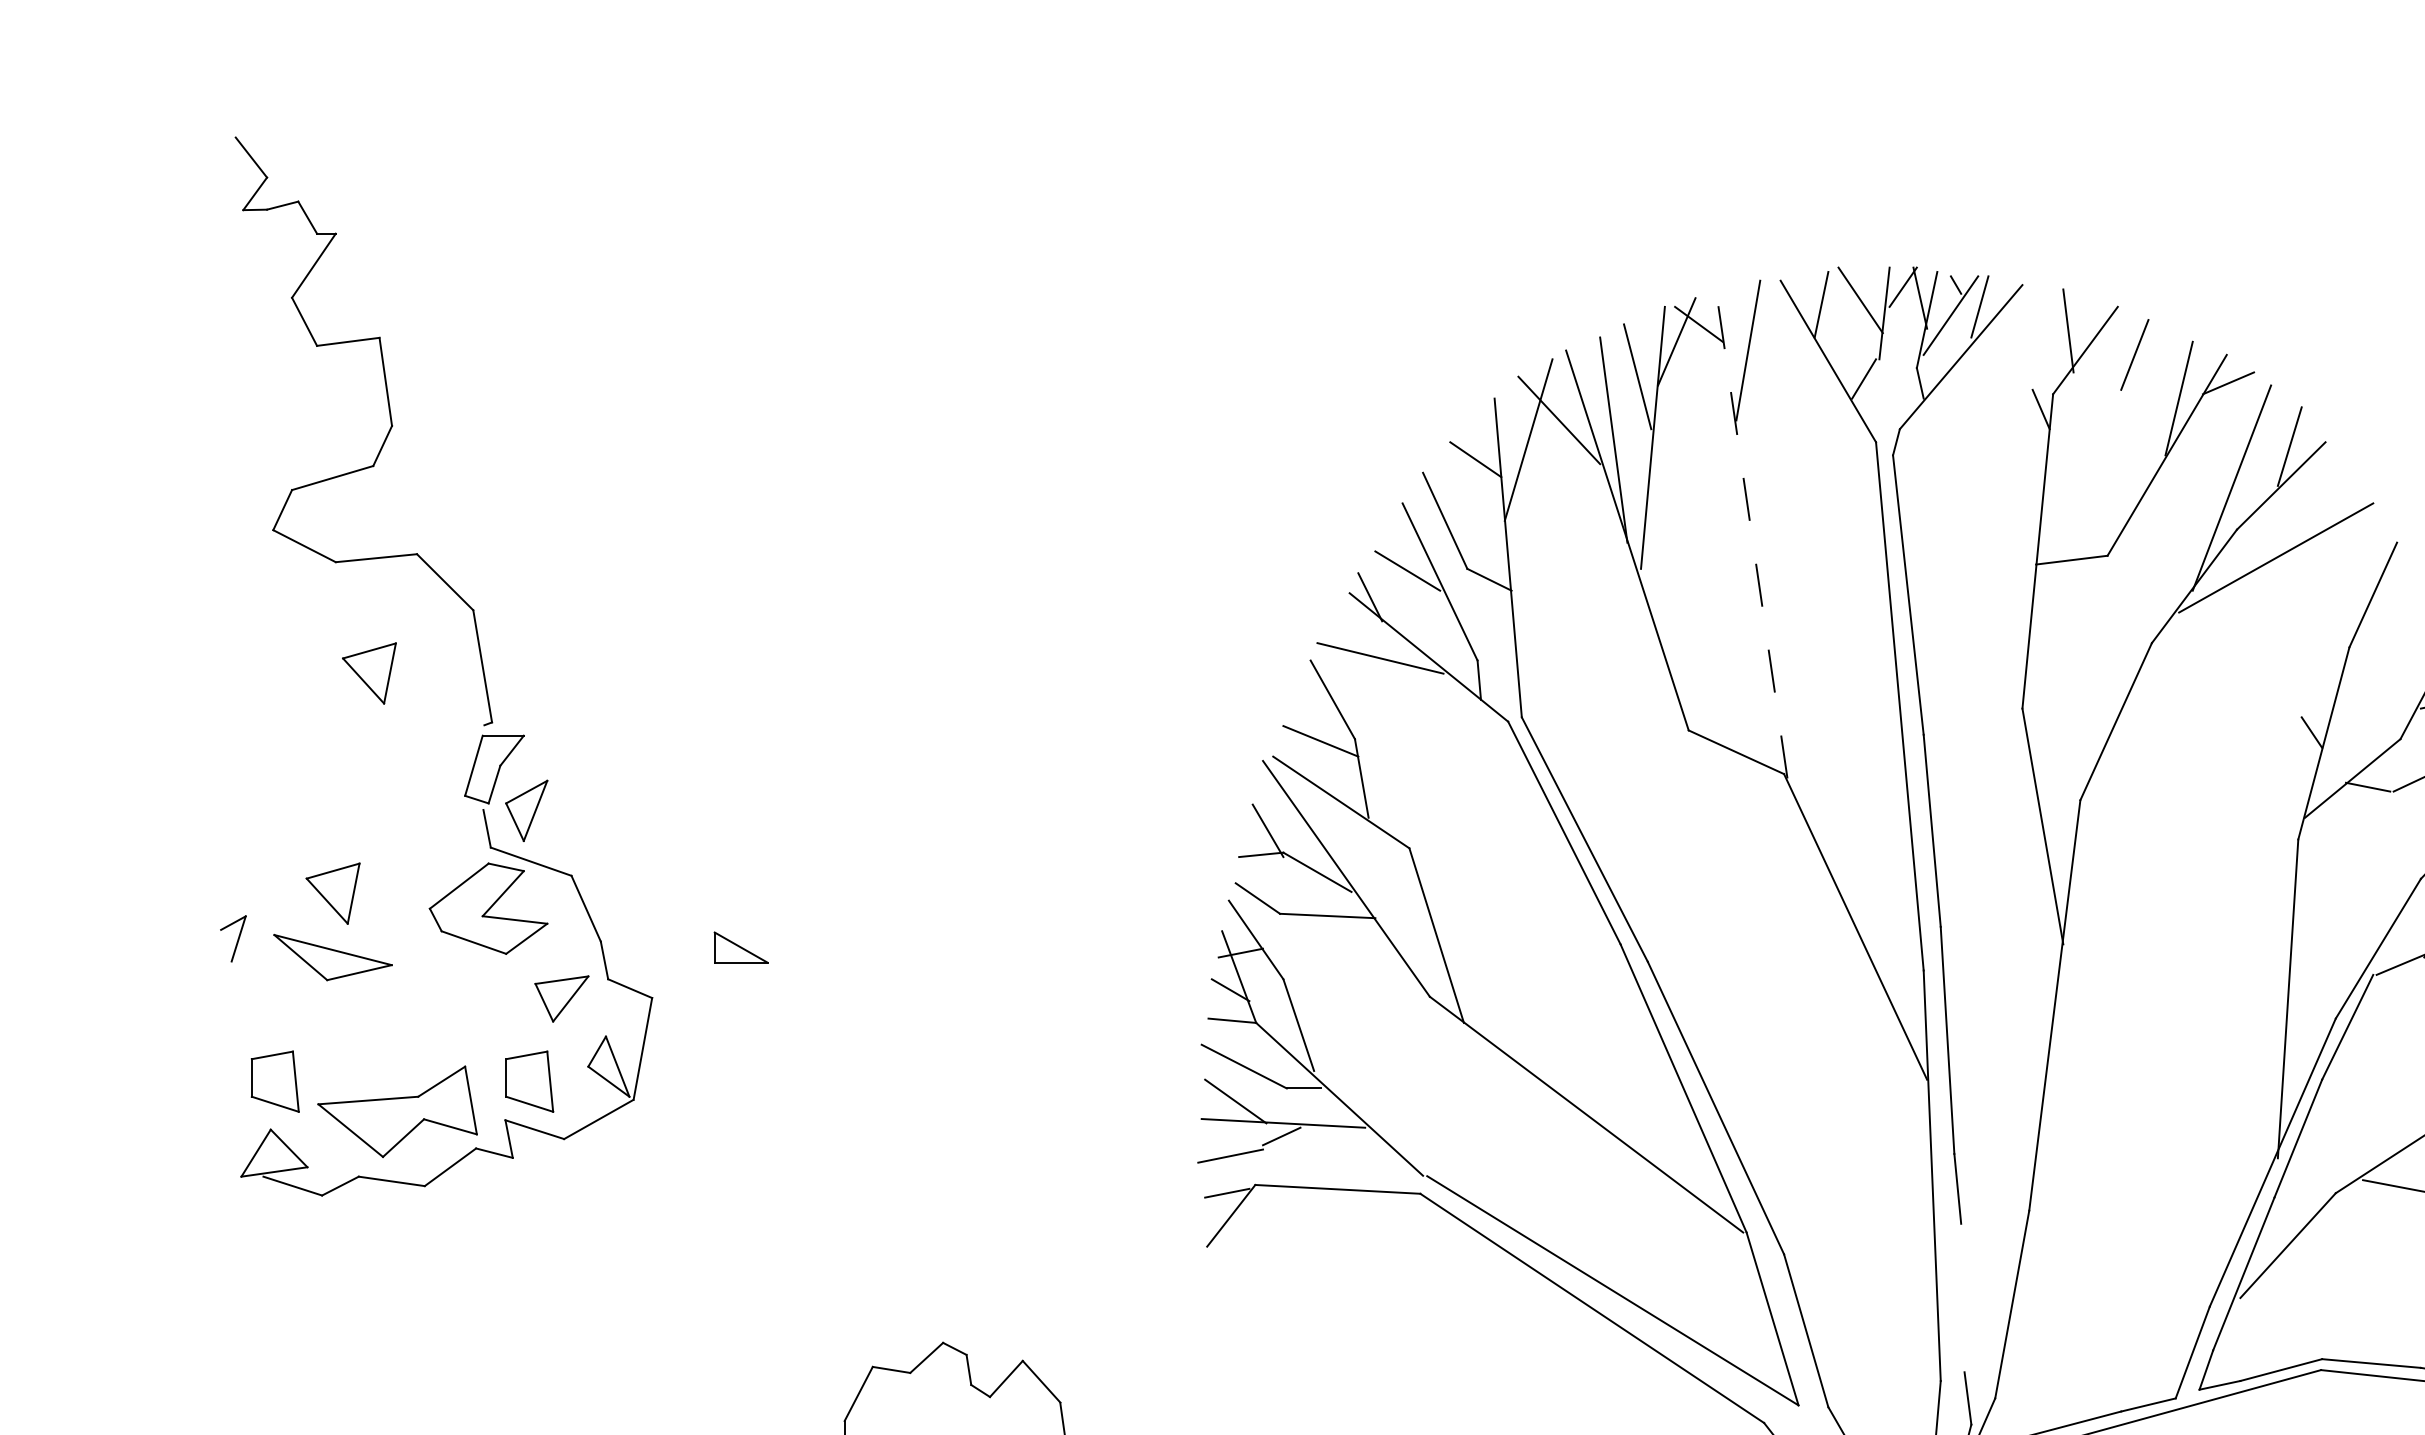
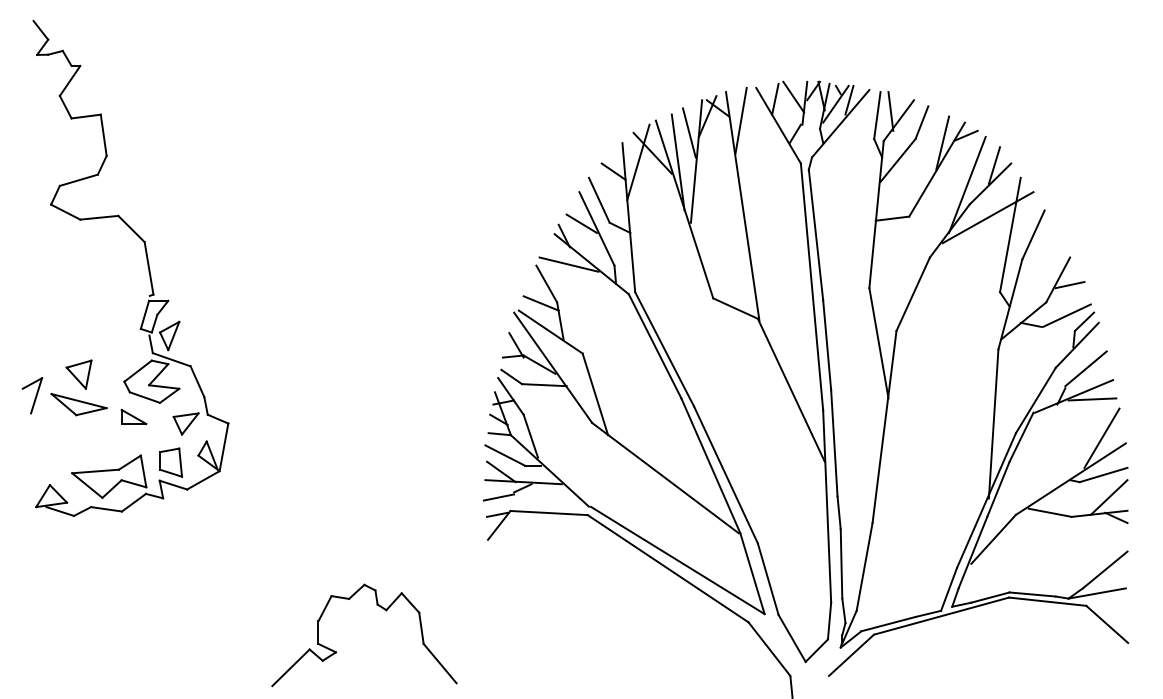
line: (2039, 339) -> (877, 115), added
line: (2082, 435) -> (897, 160), added
line: (1751, 534) -> (742, 206), dashed -> solid
line: (2324, 593) -> (1010, 234), added
part: (368, 673) -> (95, 271), removed
part: (233, 938) -> (32, 395), size x1.67
part: (740, 946) -> (133, 416), moved
part: (274, 1081) -> (51, 462), removed
line: (1962, 1297) -> (841, 563), added

